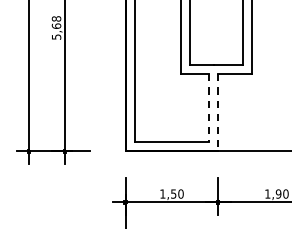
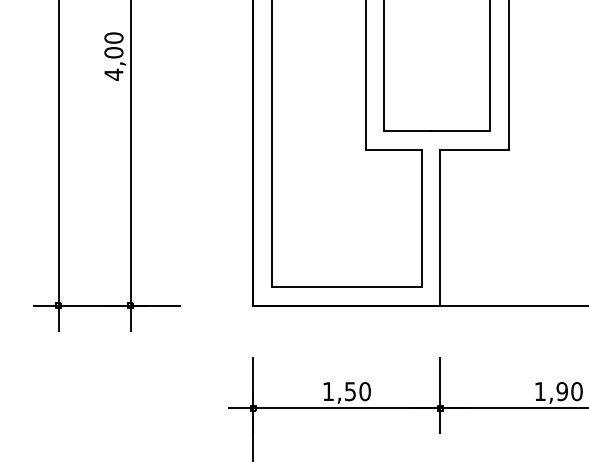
text: (56, 28) -> (113, 57), 5,68 -> 4,00
line: (208, 108) -> (420, 218), dashed -> solid
line: (218, 112) -> (440, 226), dashed -> solid

